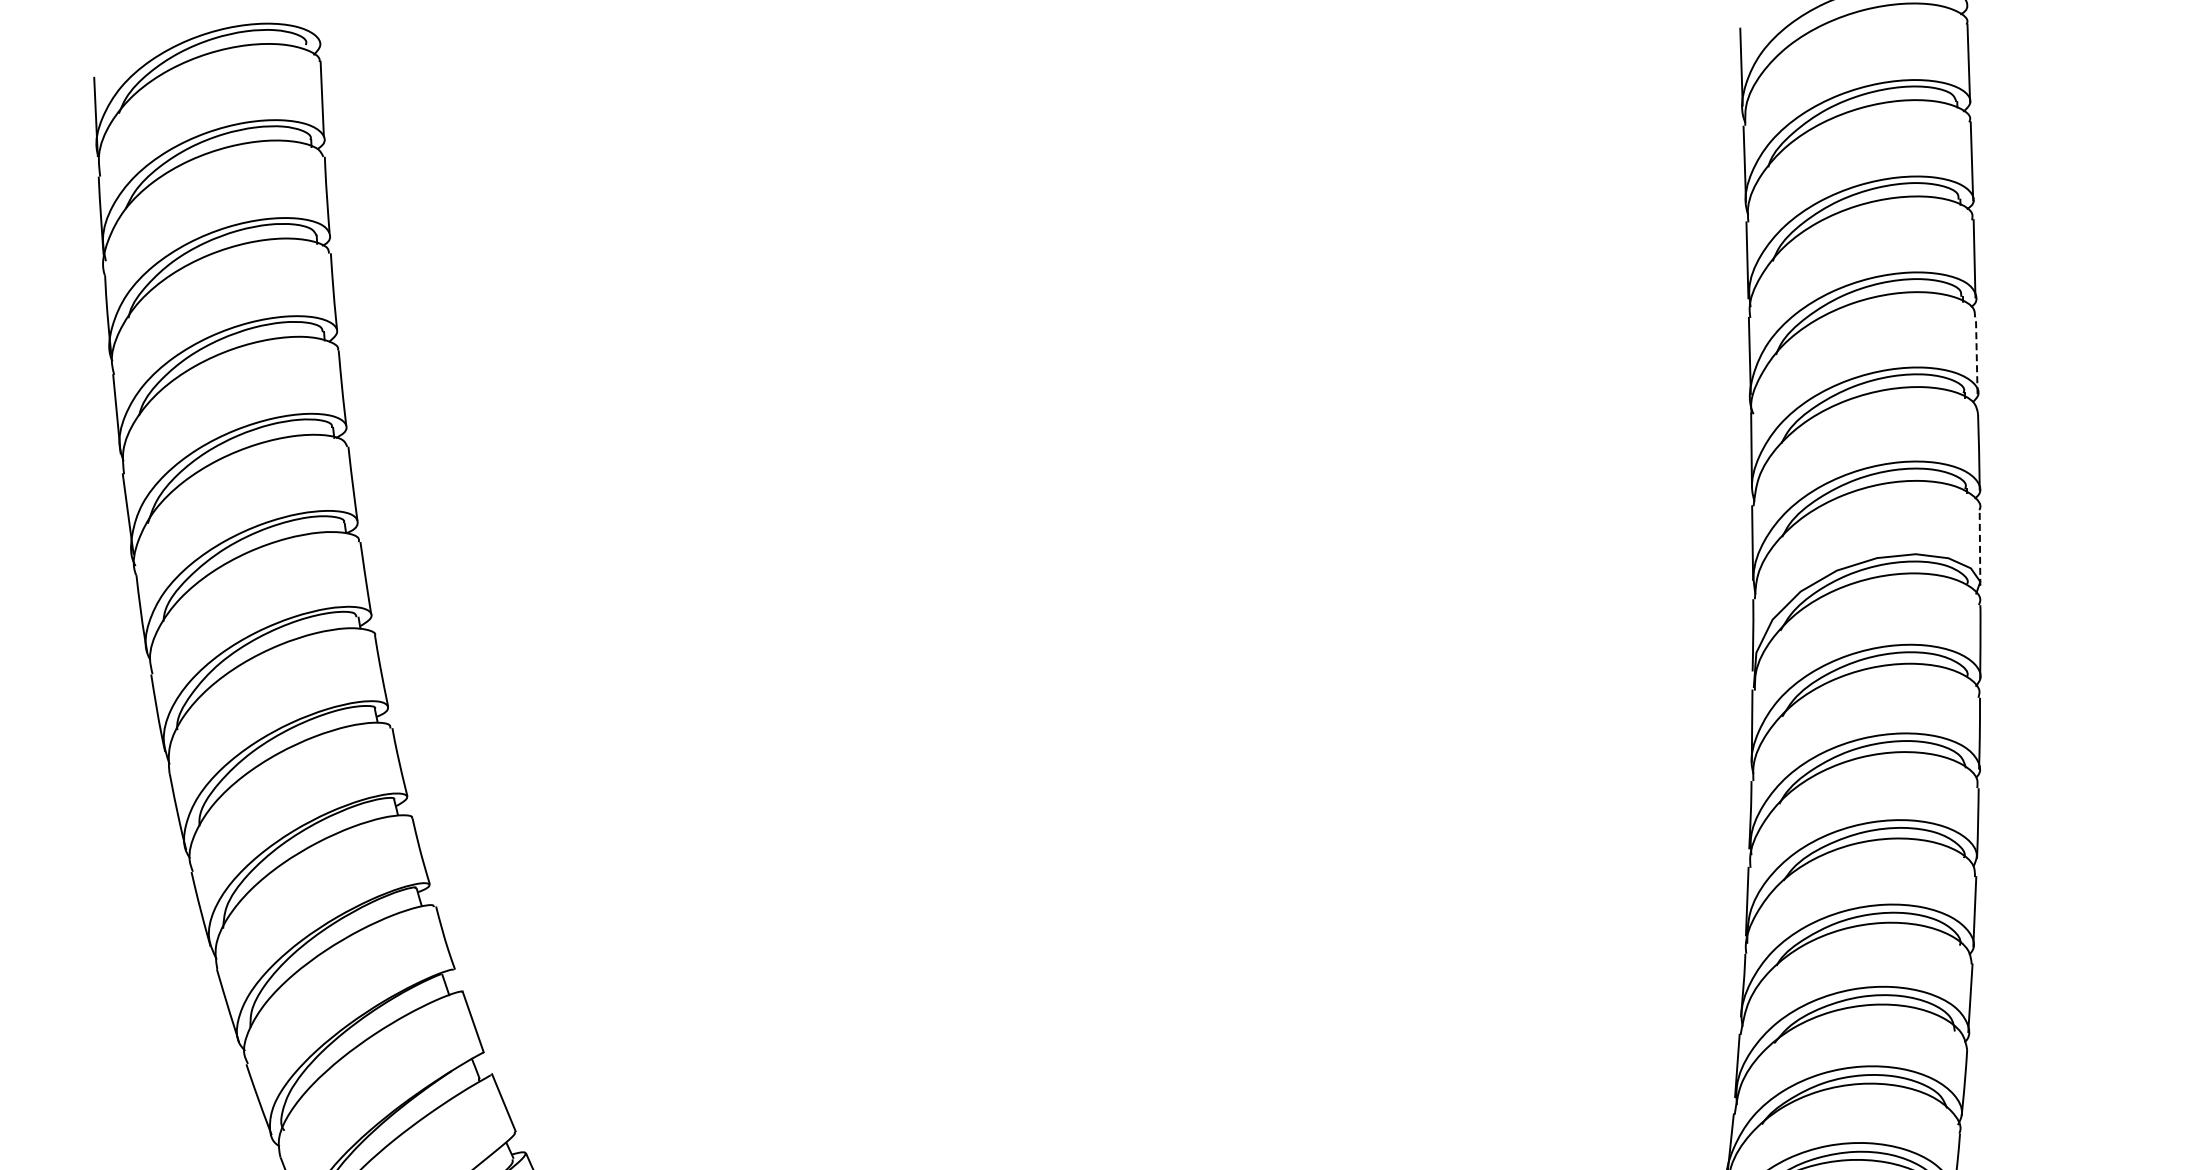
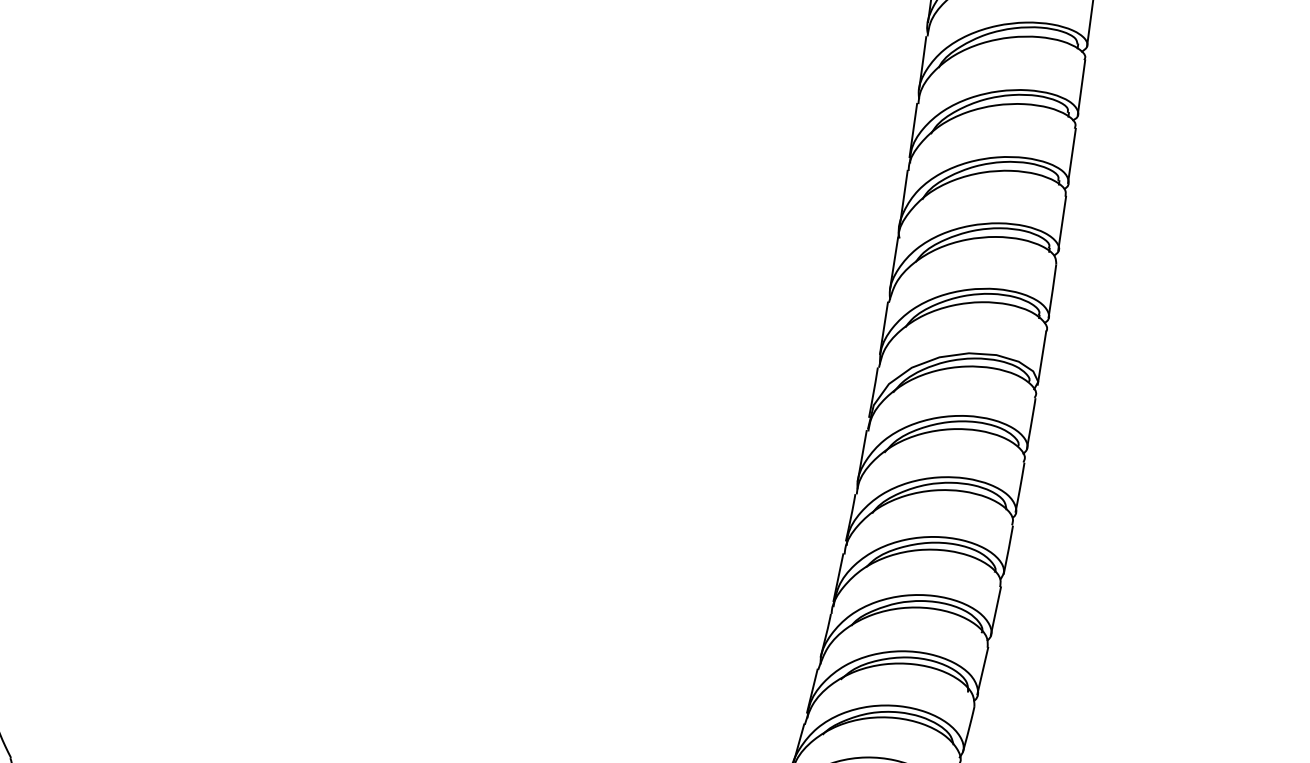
line: (1976, 355) -> (1062, 223), dashed -> solid
line: (1980, 548) -> (1042, 358), dashed -> solid

